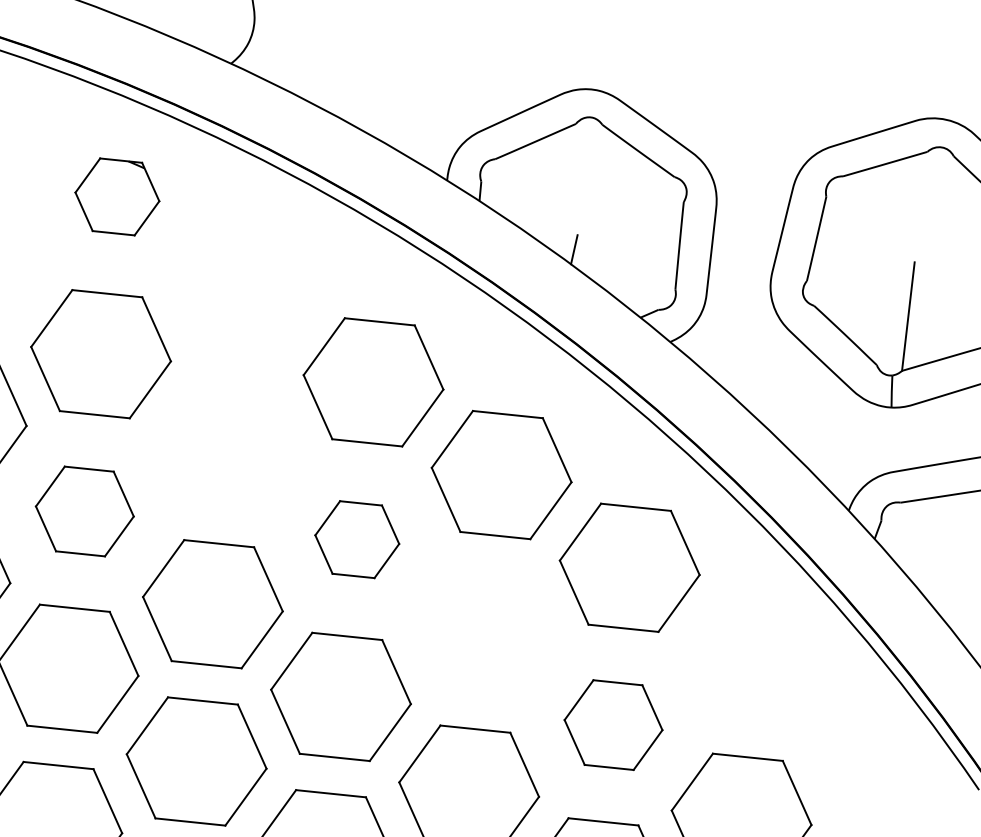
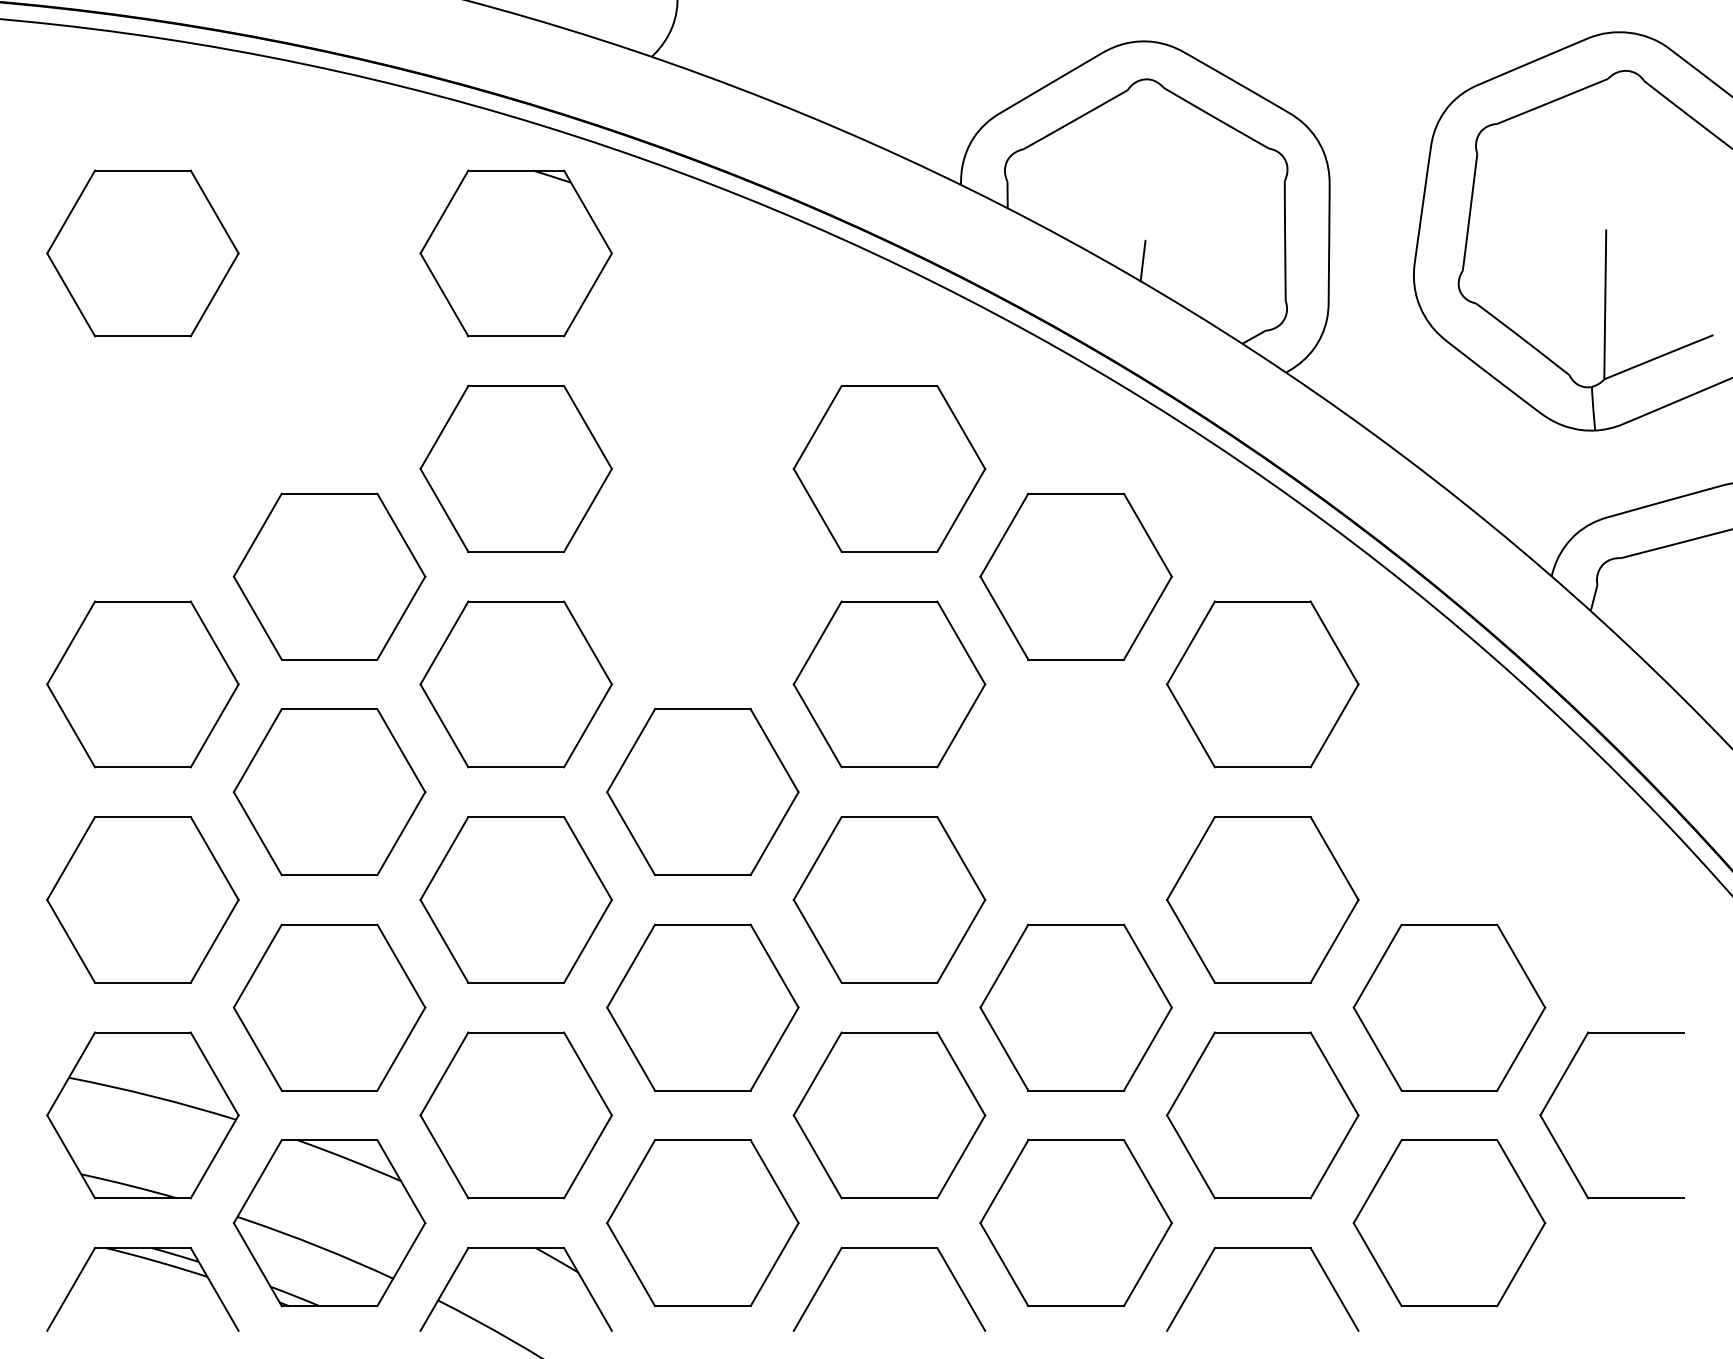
part: (117, 196) -> (516, 253), size x1.67
part: (85, 511) -> (516, 684), size x1.43
part: (357, 539) -> (889, 684), size x1.67
part: (613, 724) -> (1262, 899), size x1.43

